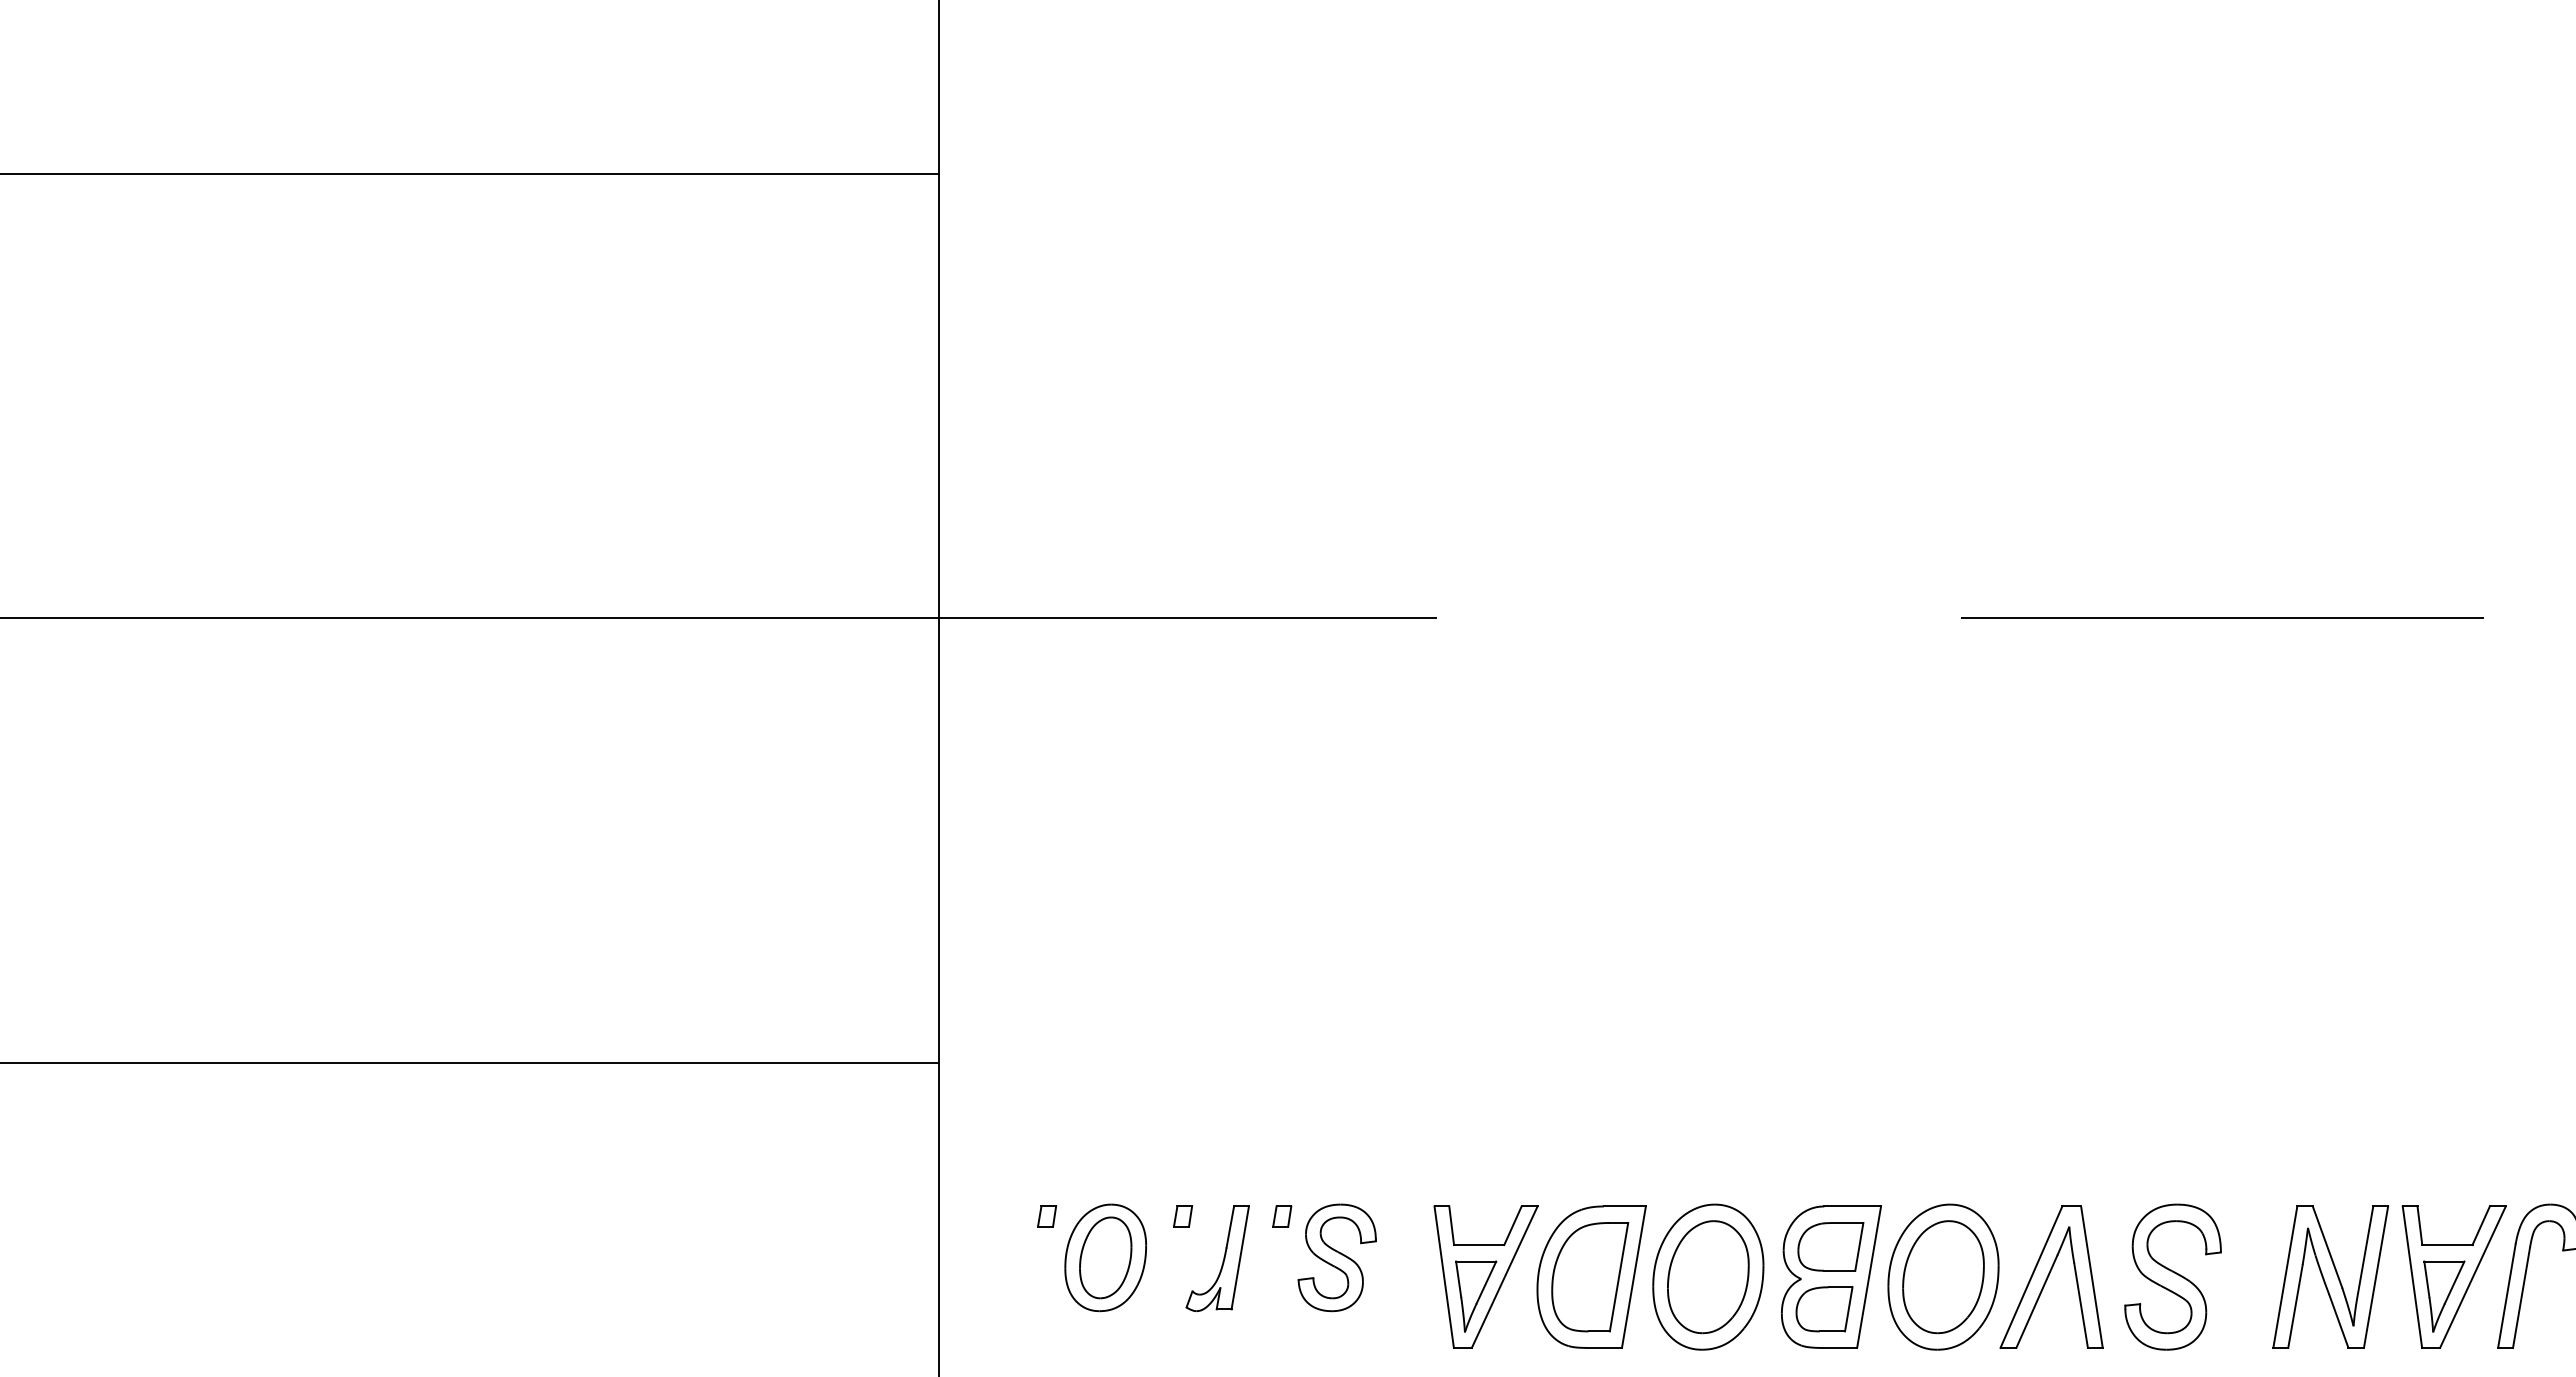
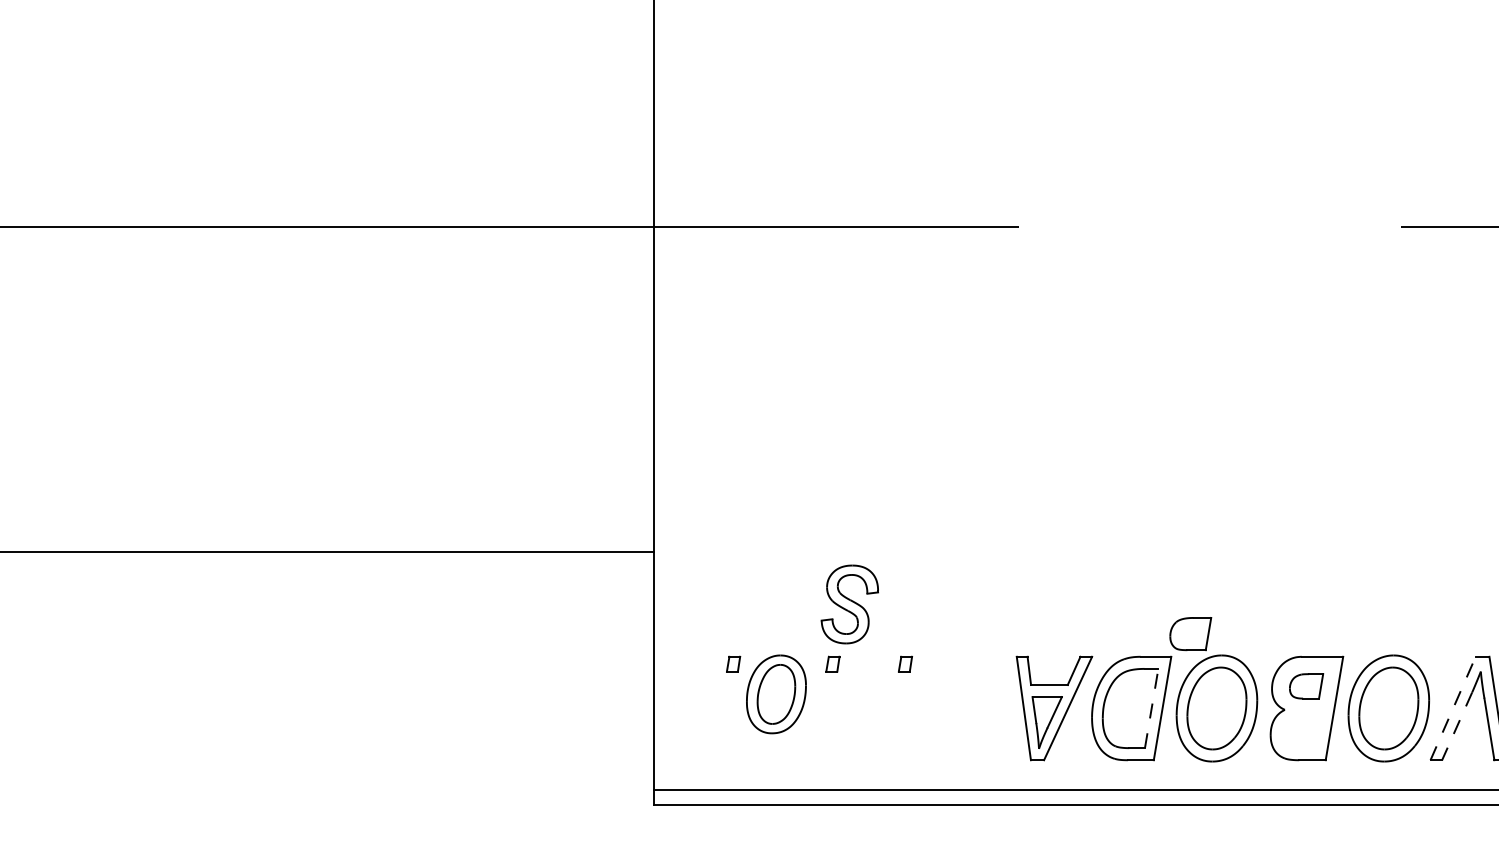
part: (1830, 1246) -> (1306, 686), size x0.7
part: (1336, 1257) -> (849, 604), moved
part: (1217, 1258) -> (858, 694), removed
line: (2031, 1276) -> (1453, 708), solid -> dashed
line: (1619, 1277) -> (1152, 708), solid -> dashed
line: (2036, 1301) -> (1456, 726), solid -> dashed
part: (1824, 1309) -> (1190, 634), moved

